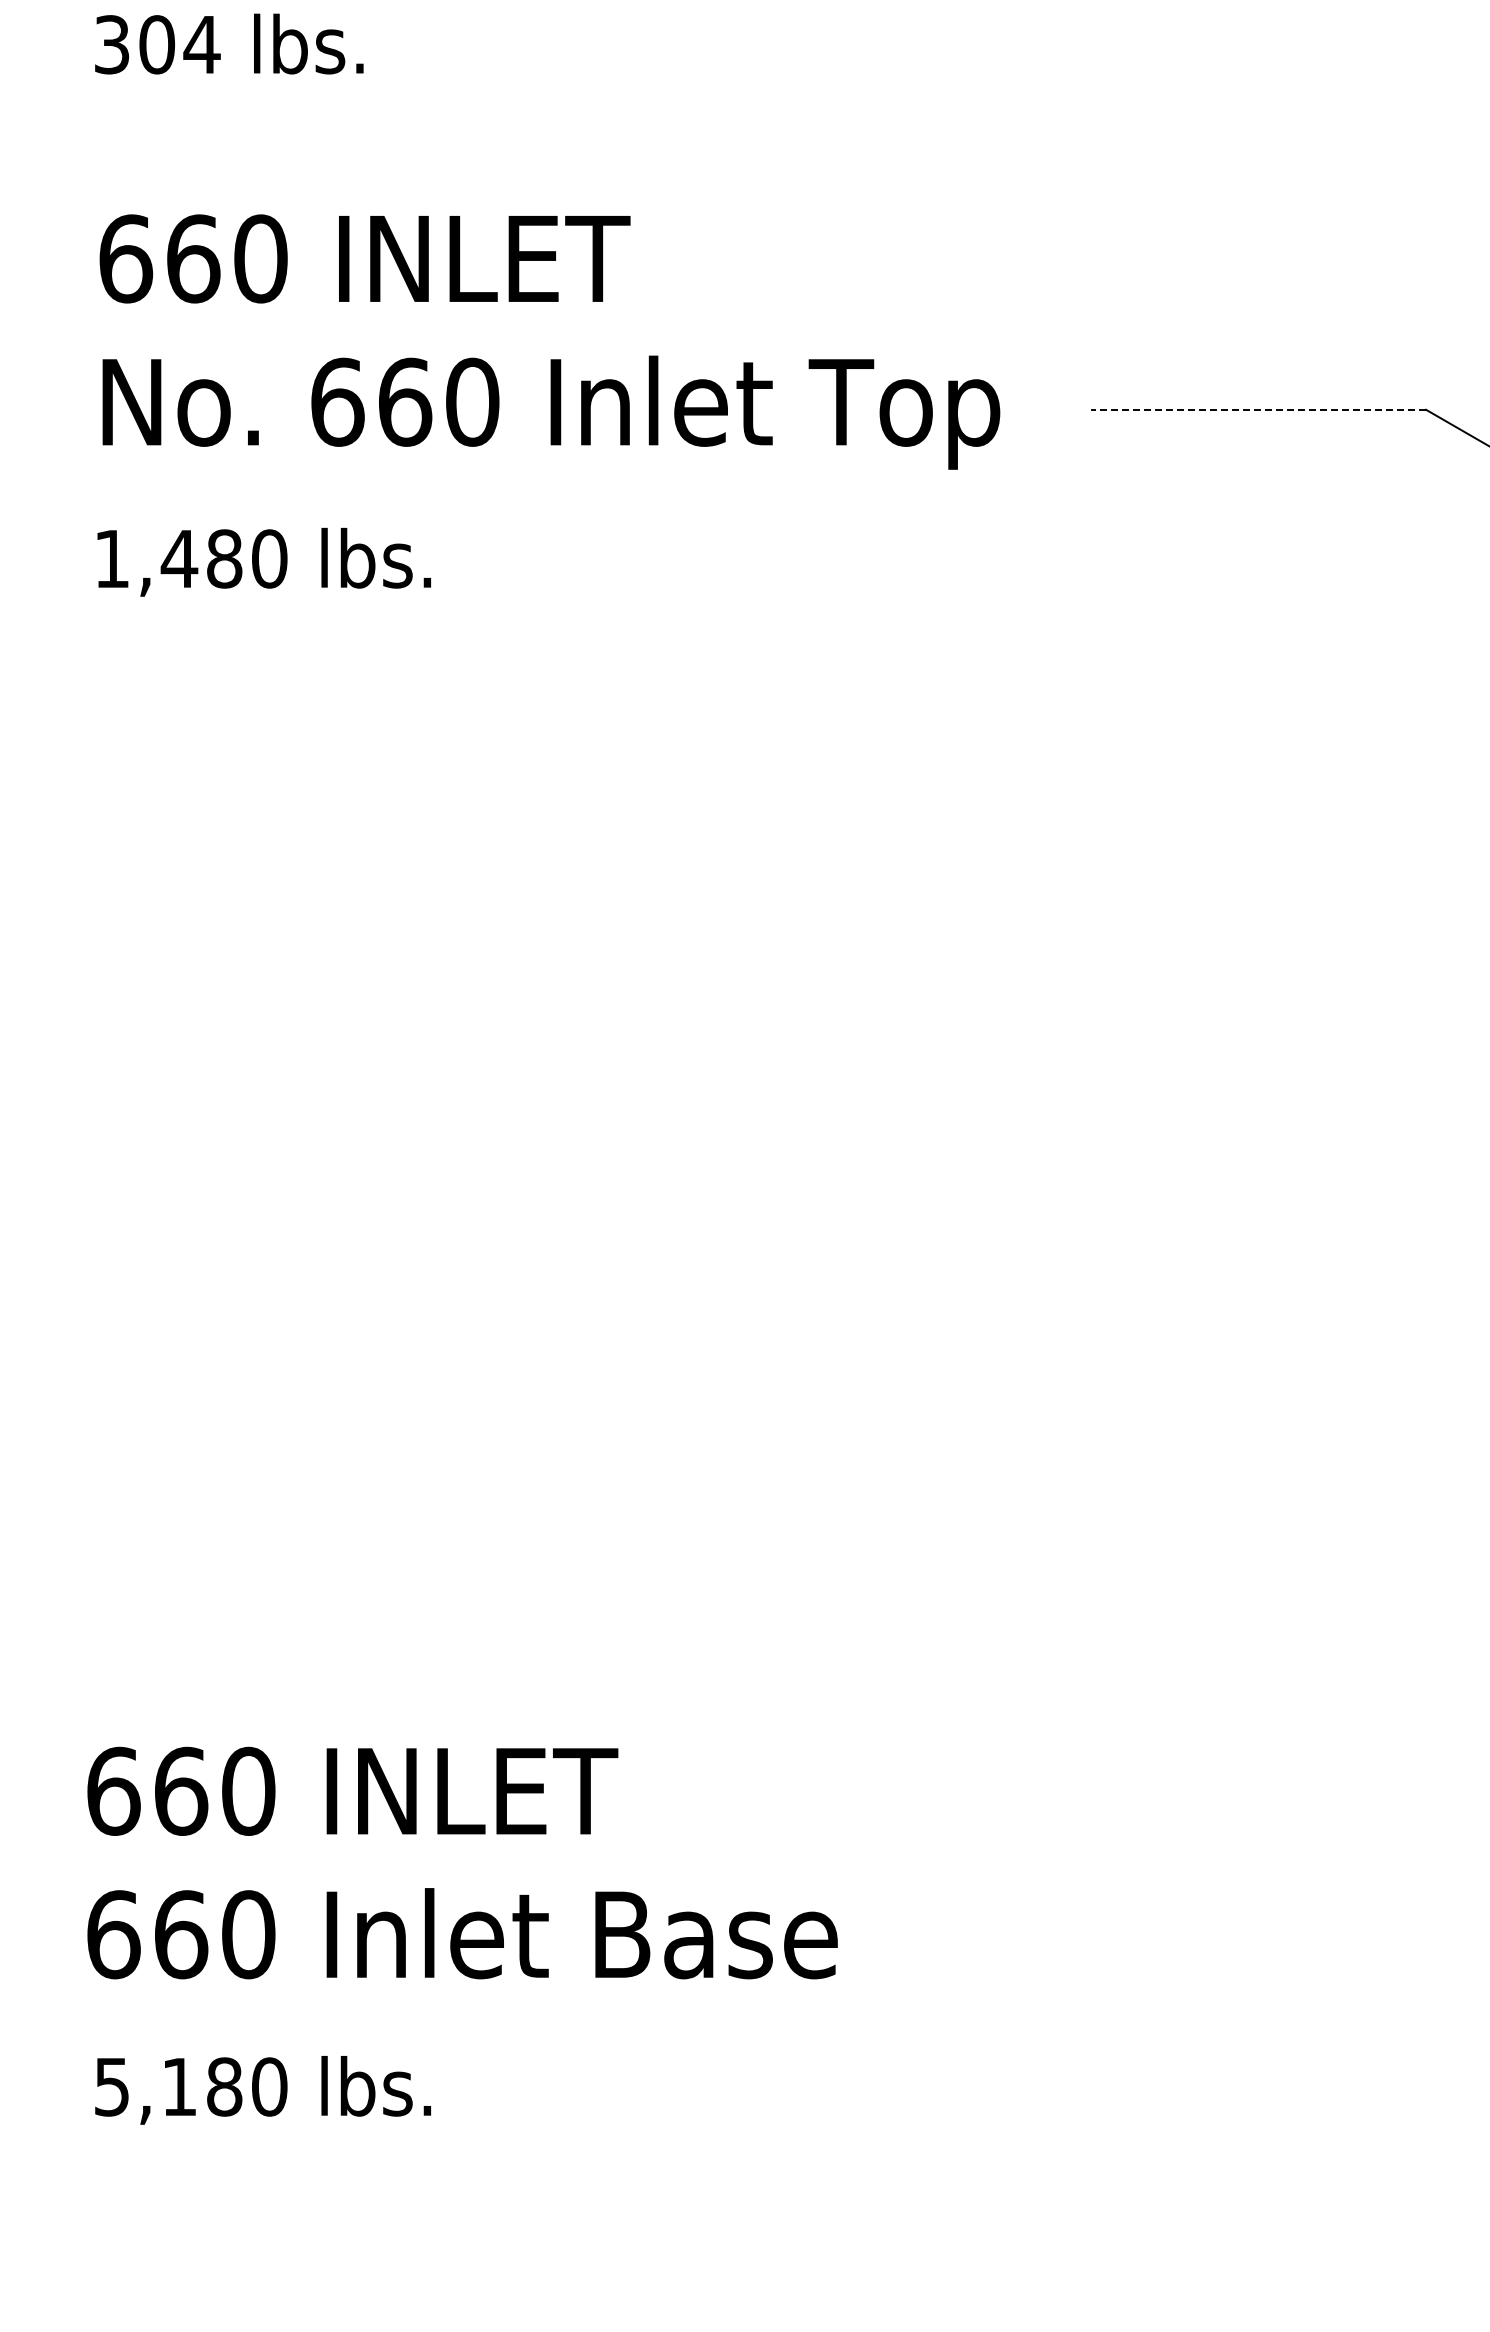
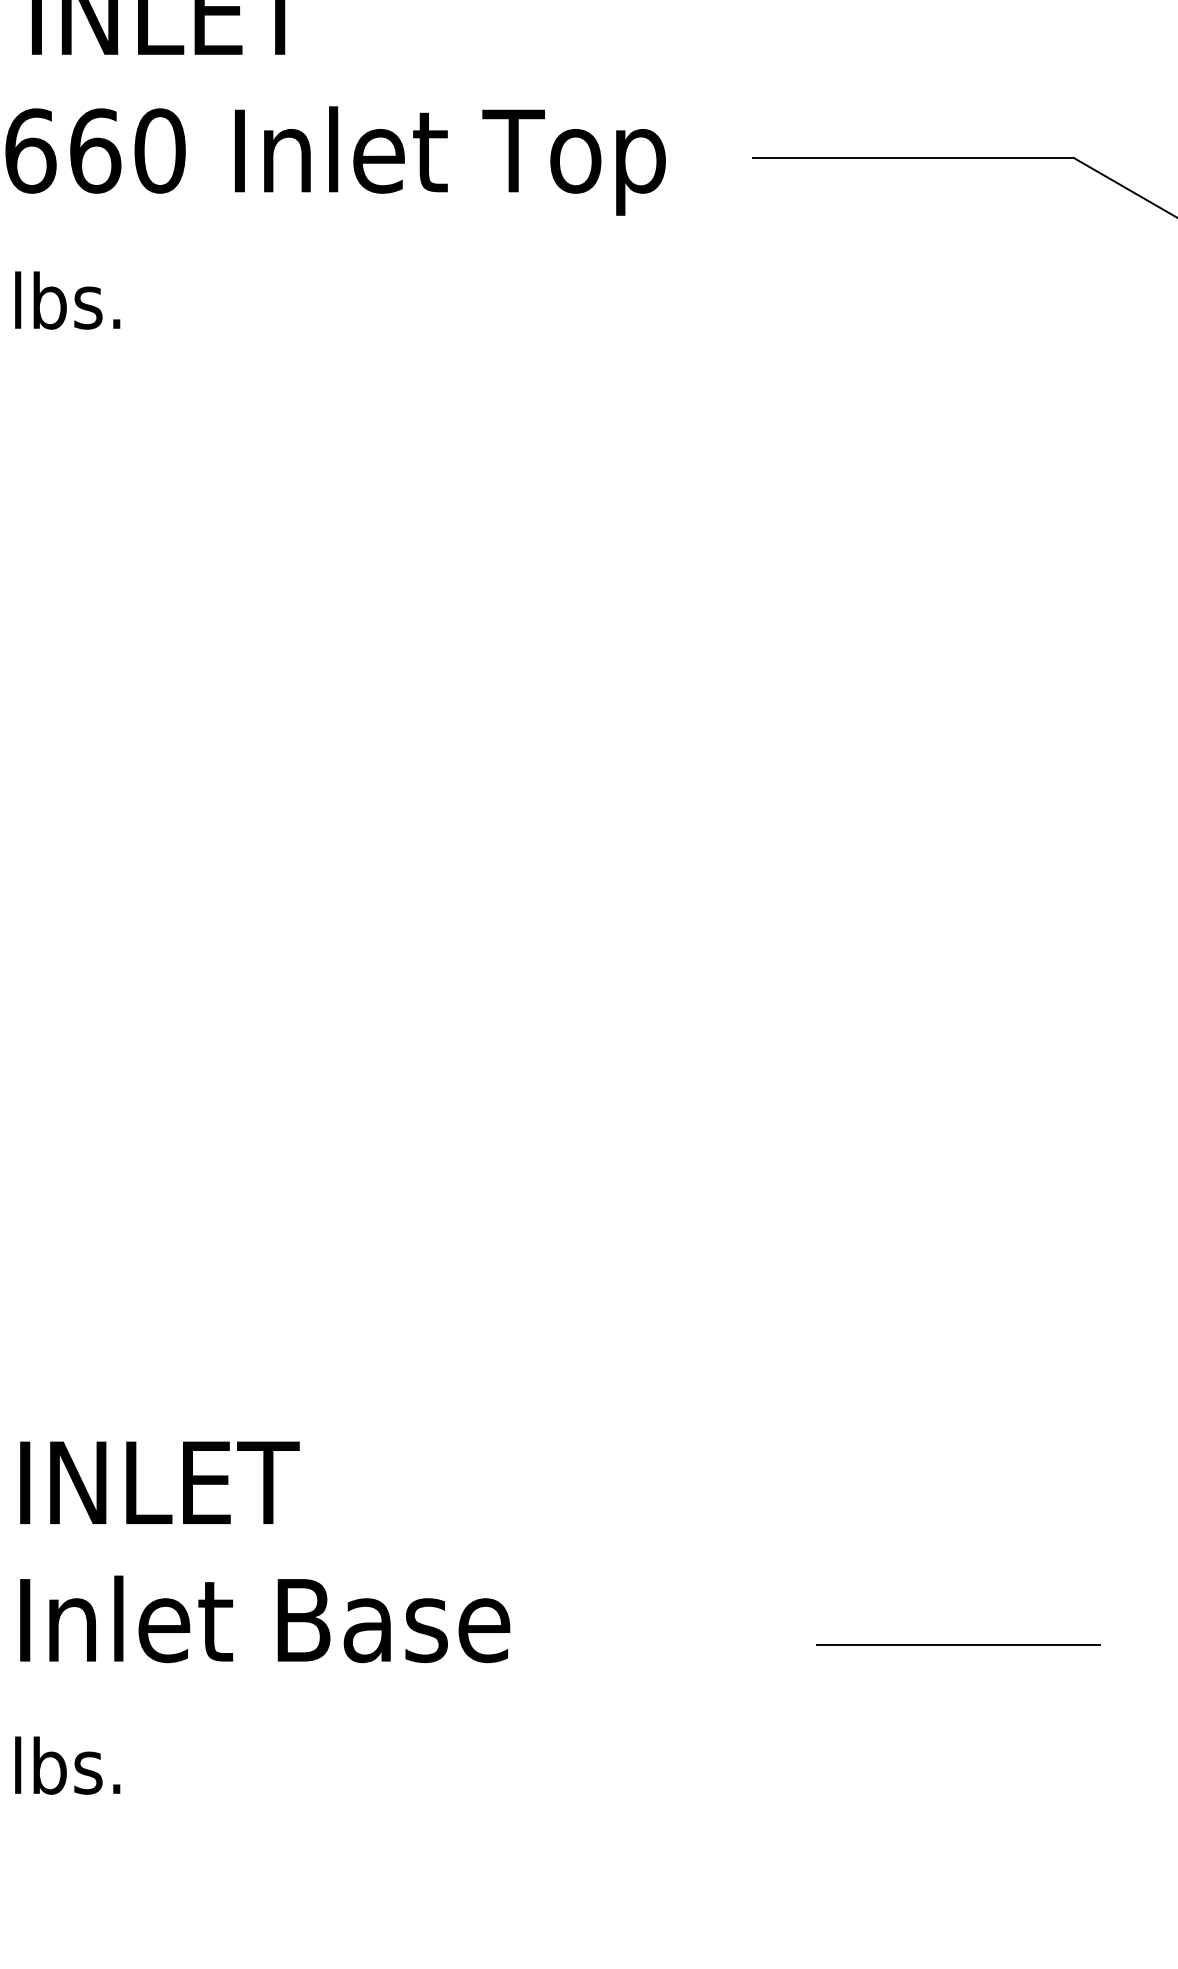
line: (1258, 409) -> (913, 157), dashed -> solid
line: (1305, 1960) -> (958, 1645), added

